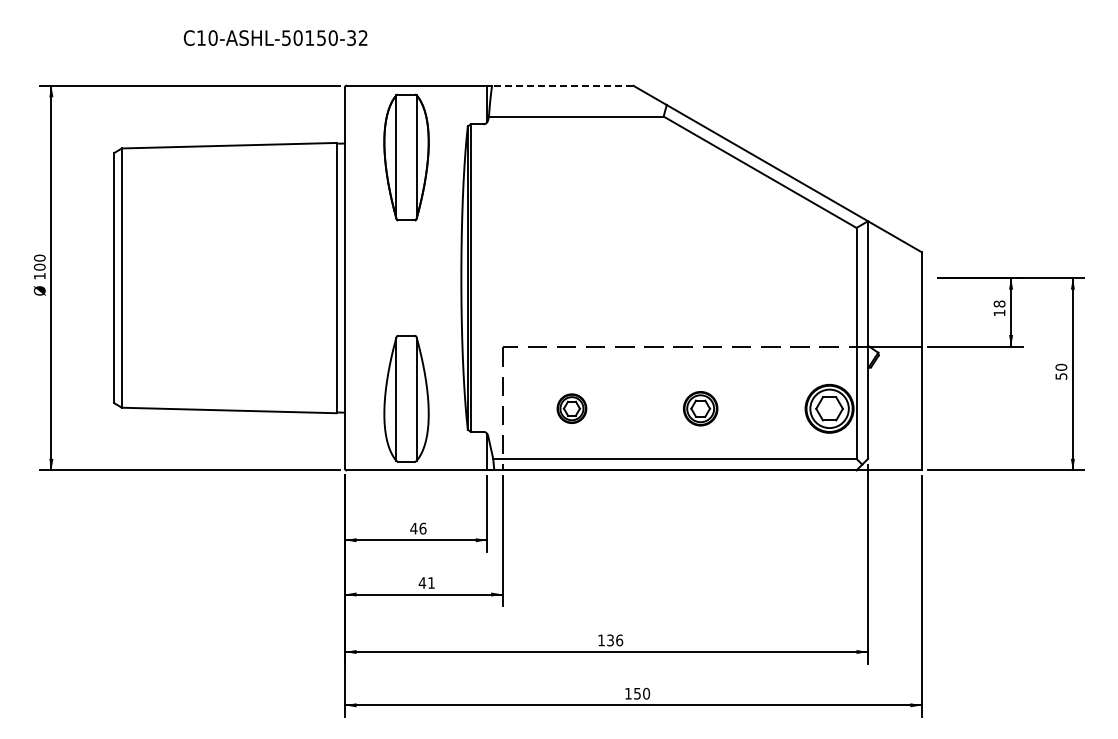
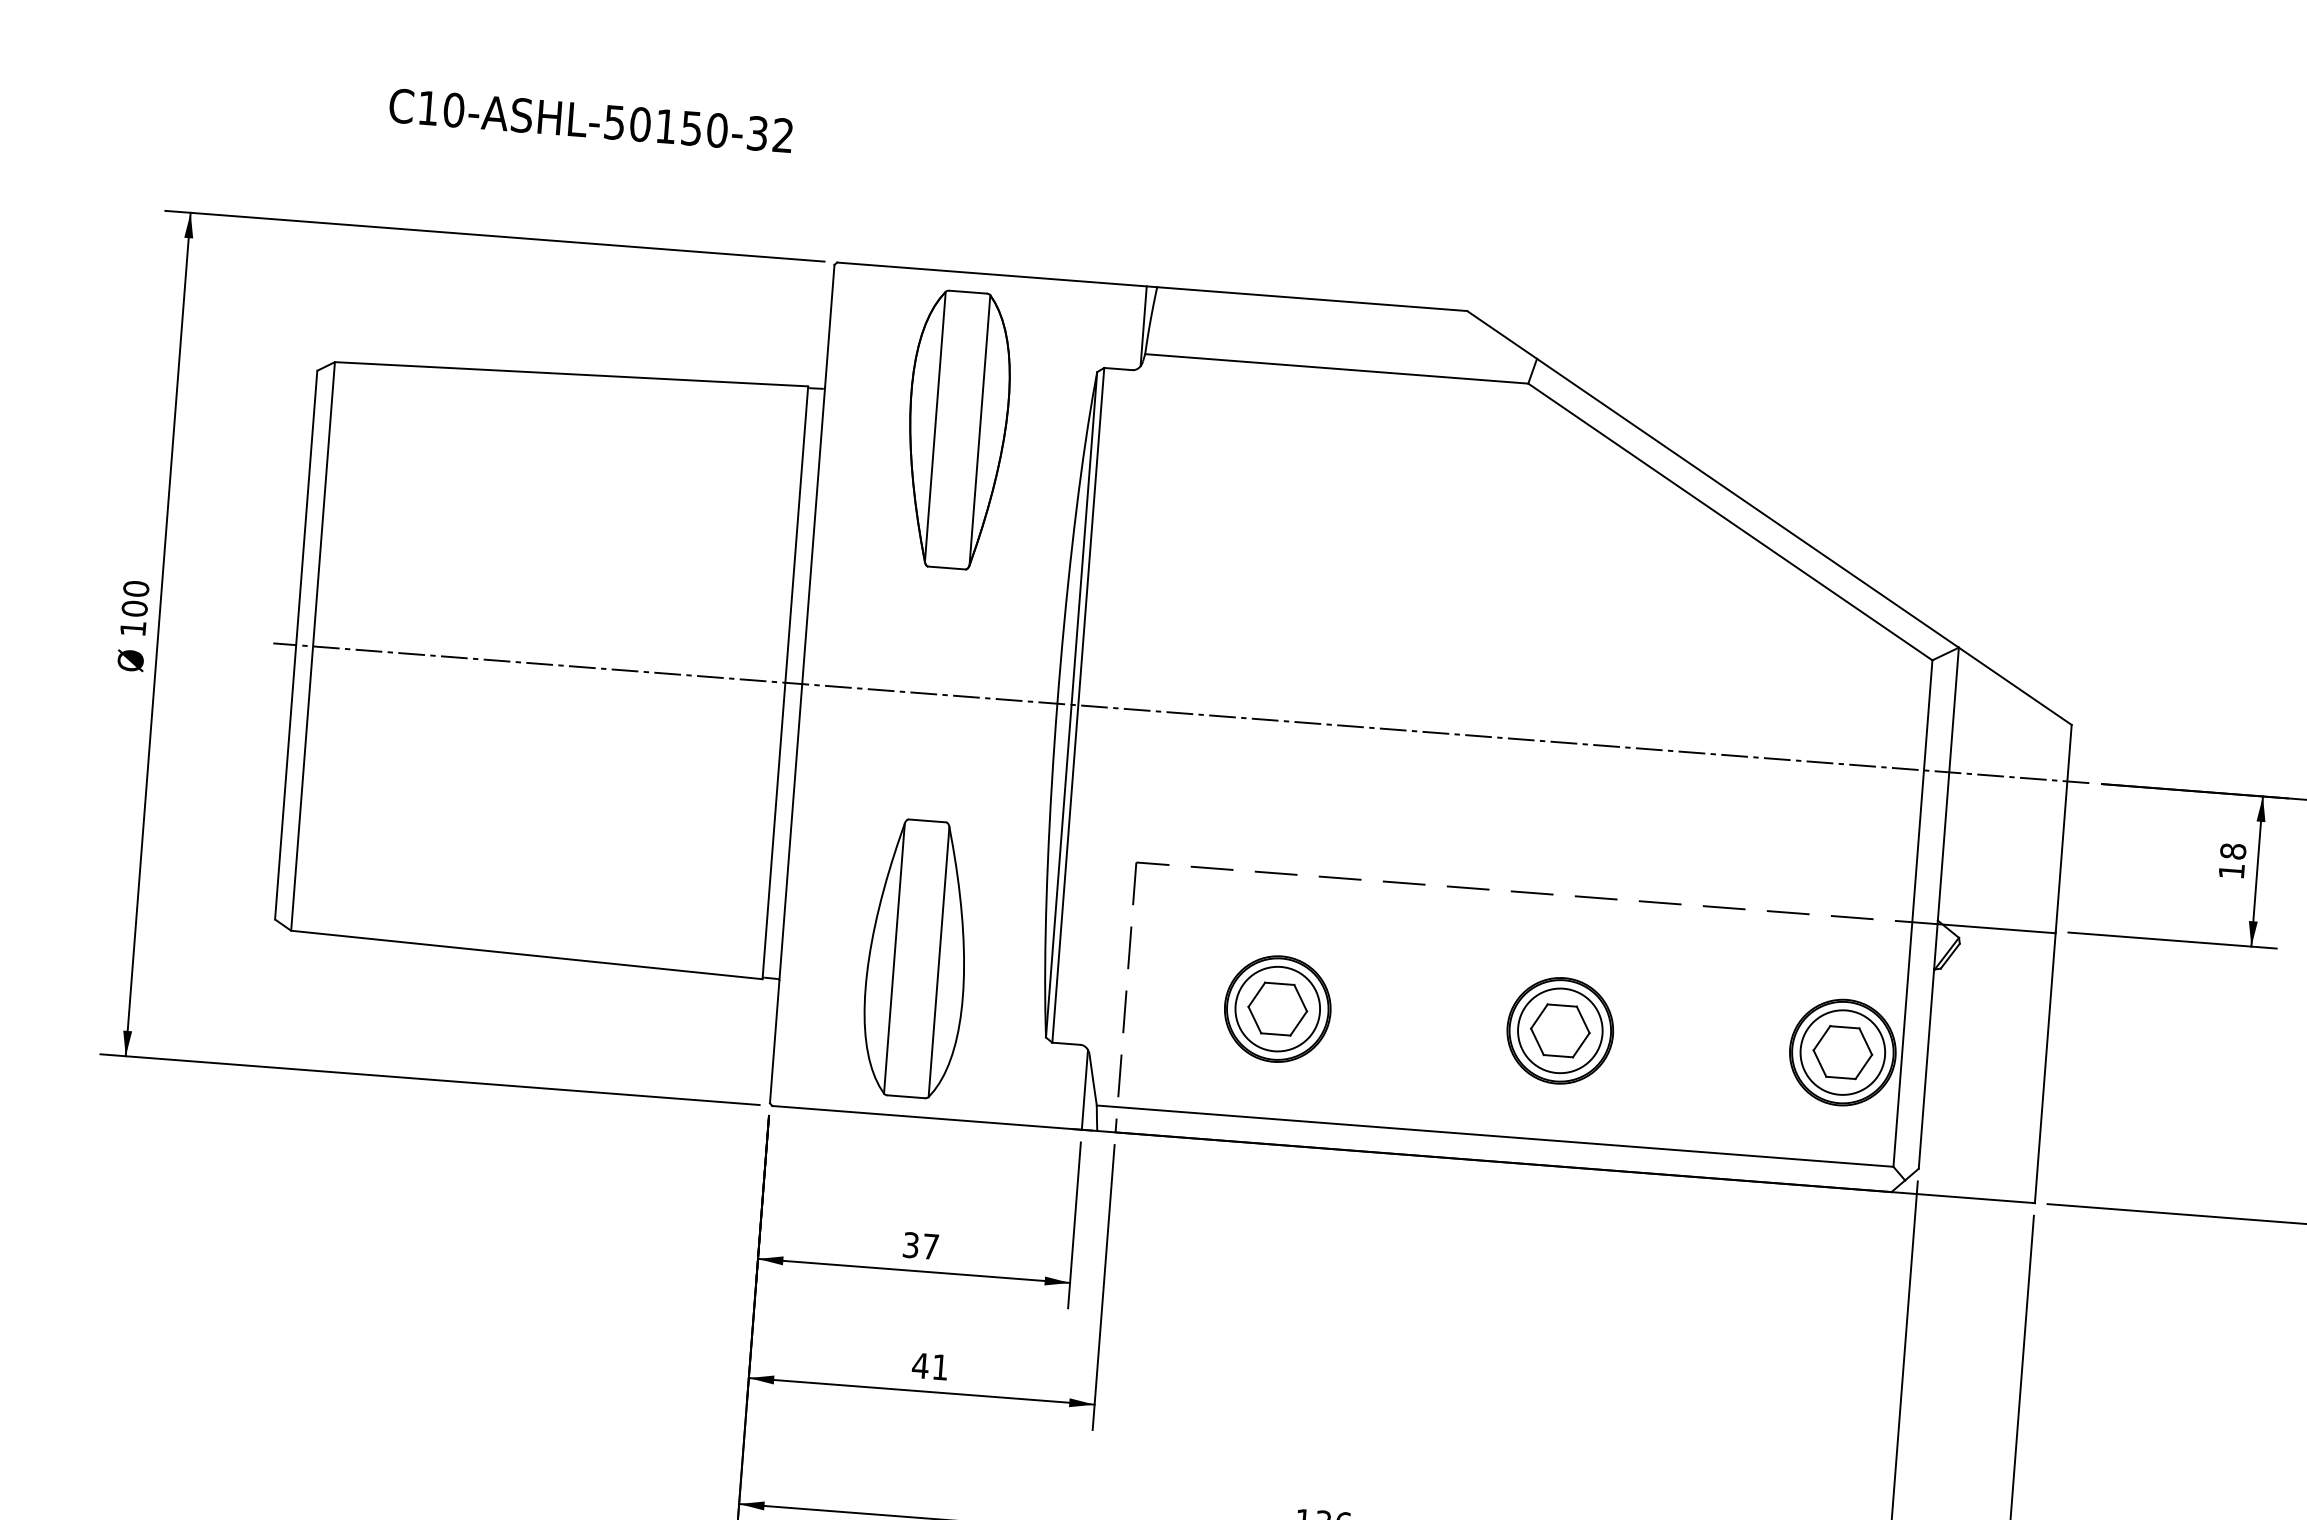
text: (275, 37) -> (590, 119), moved
line: (562, 85) -> (1311, 298), dashed -> solid
line: (517, 278) -> (1180, 714), added
part: (571, 408) -> (1276, 1008), size x1.67
part: (700, 408) -> (1559, 1030), size x1.43
text: (418, 528) -> (921, 1245), 46 -> 37

